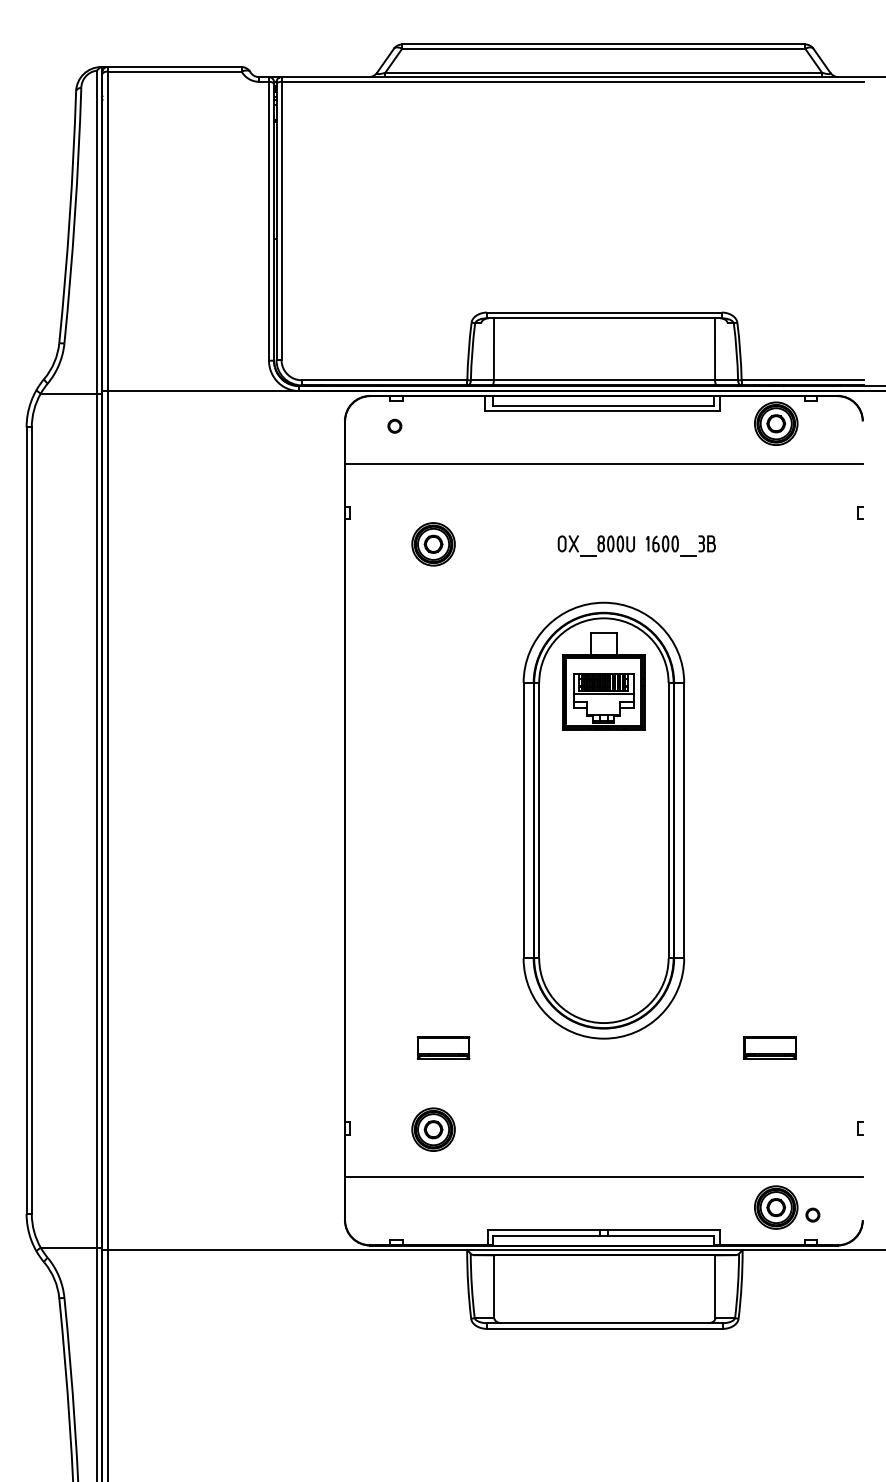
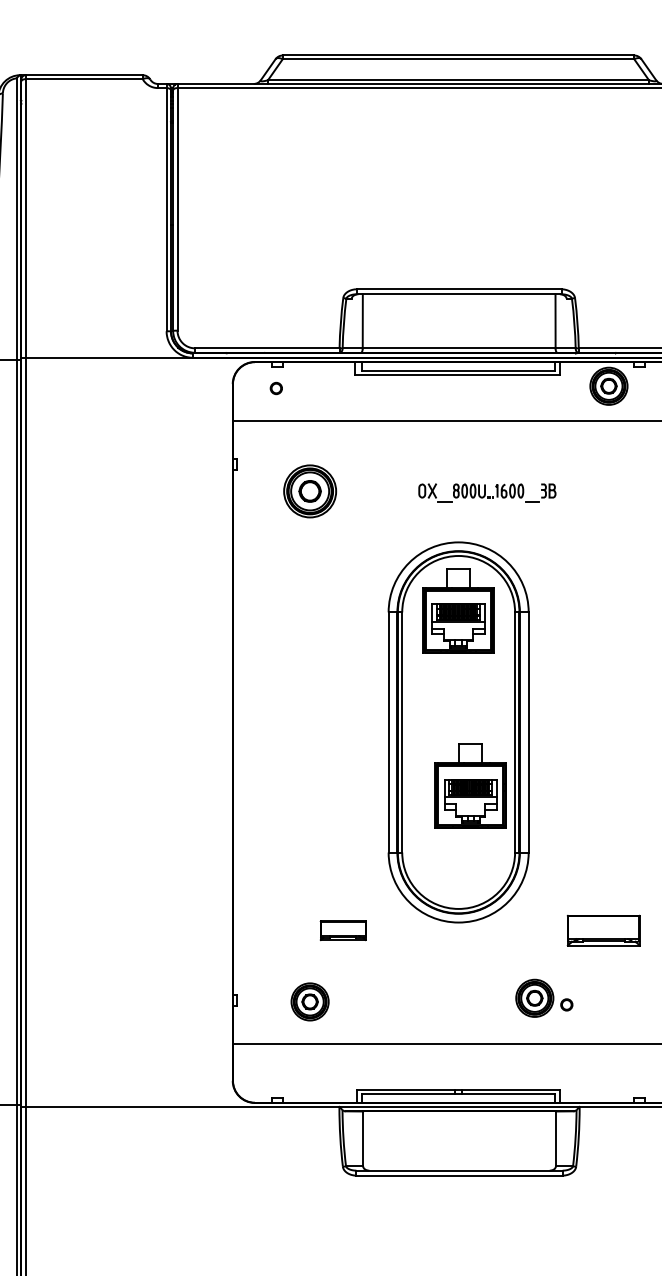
part: (433, 544) -> (310, 491), size x1.4
part: (617, 882) -> (470, 786), added
part: (443, 1047) -> (343, 930), moved
part: (769, 1047) -> (603, 930), size x1.6
part: (787, 1207) -> (544, 998), moved

